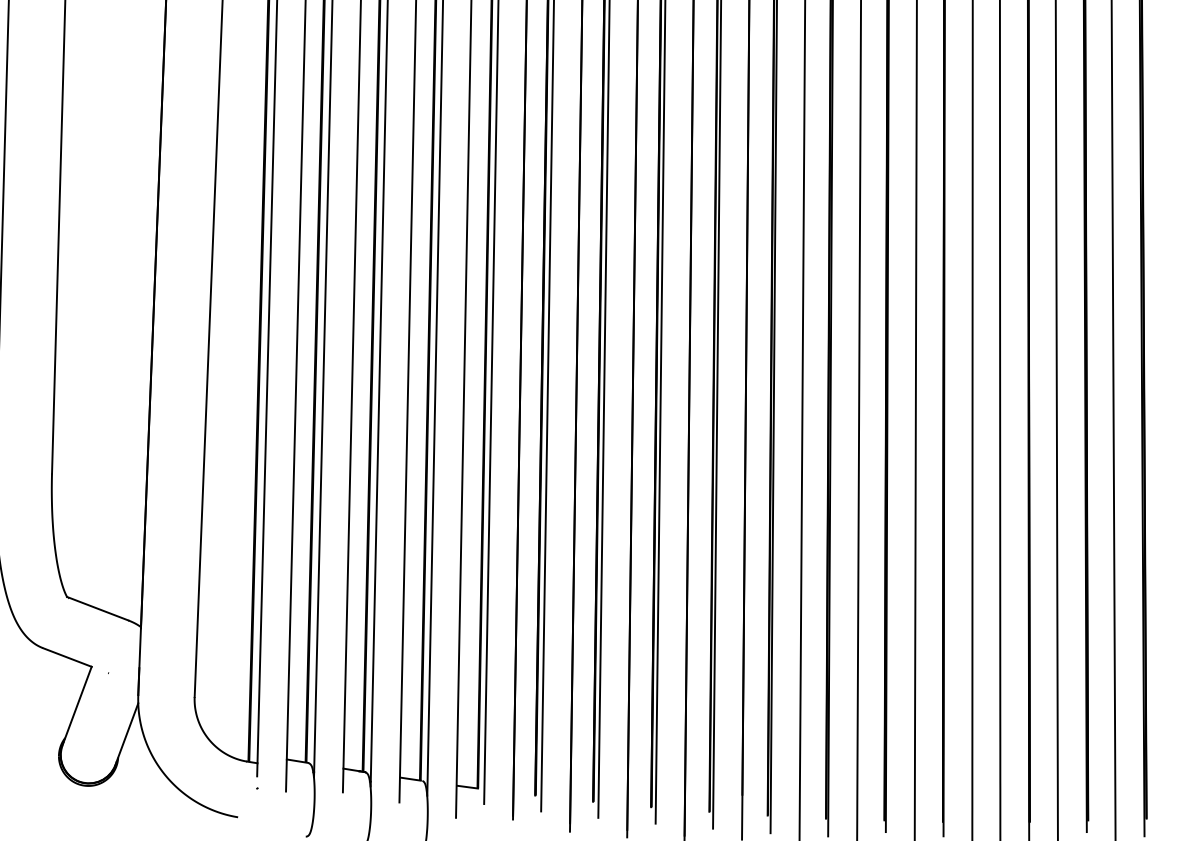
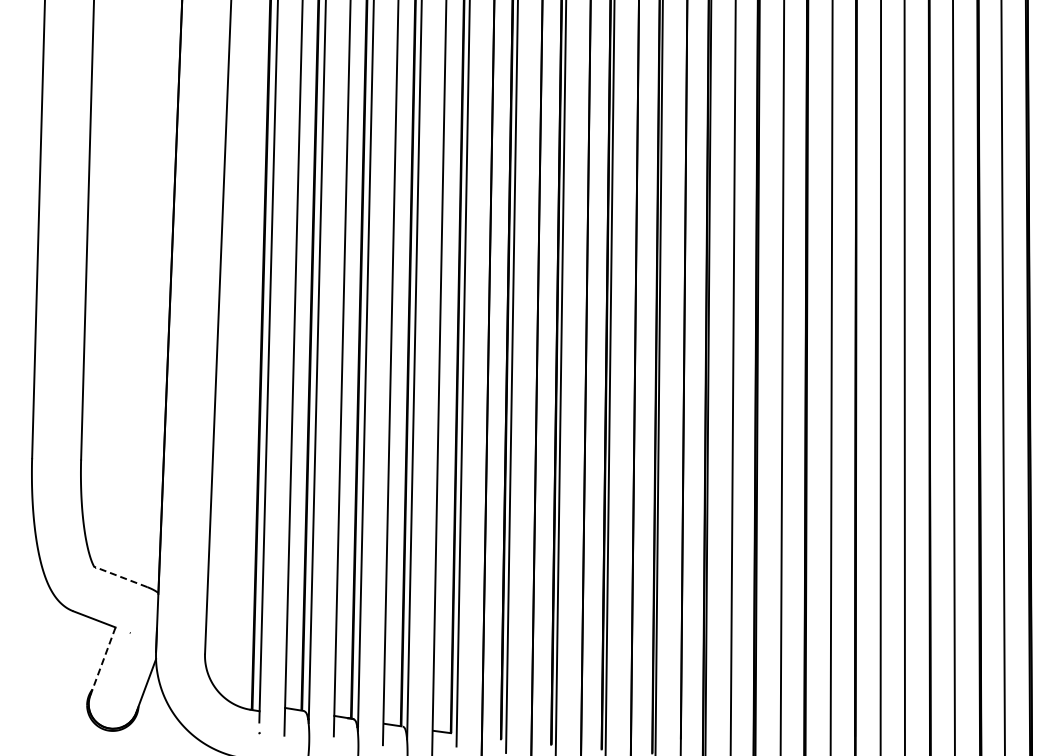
line: (97, 608) -> (120, 576), solid -> dashed
line: (76, 707) -> (102, 662), solid -> dashed

